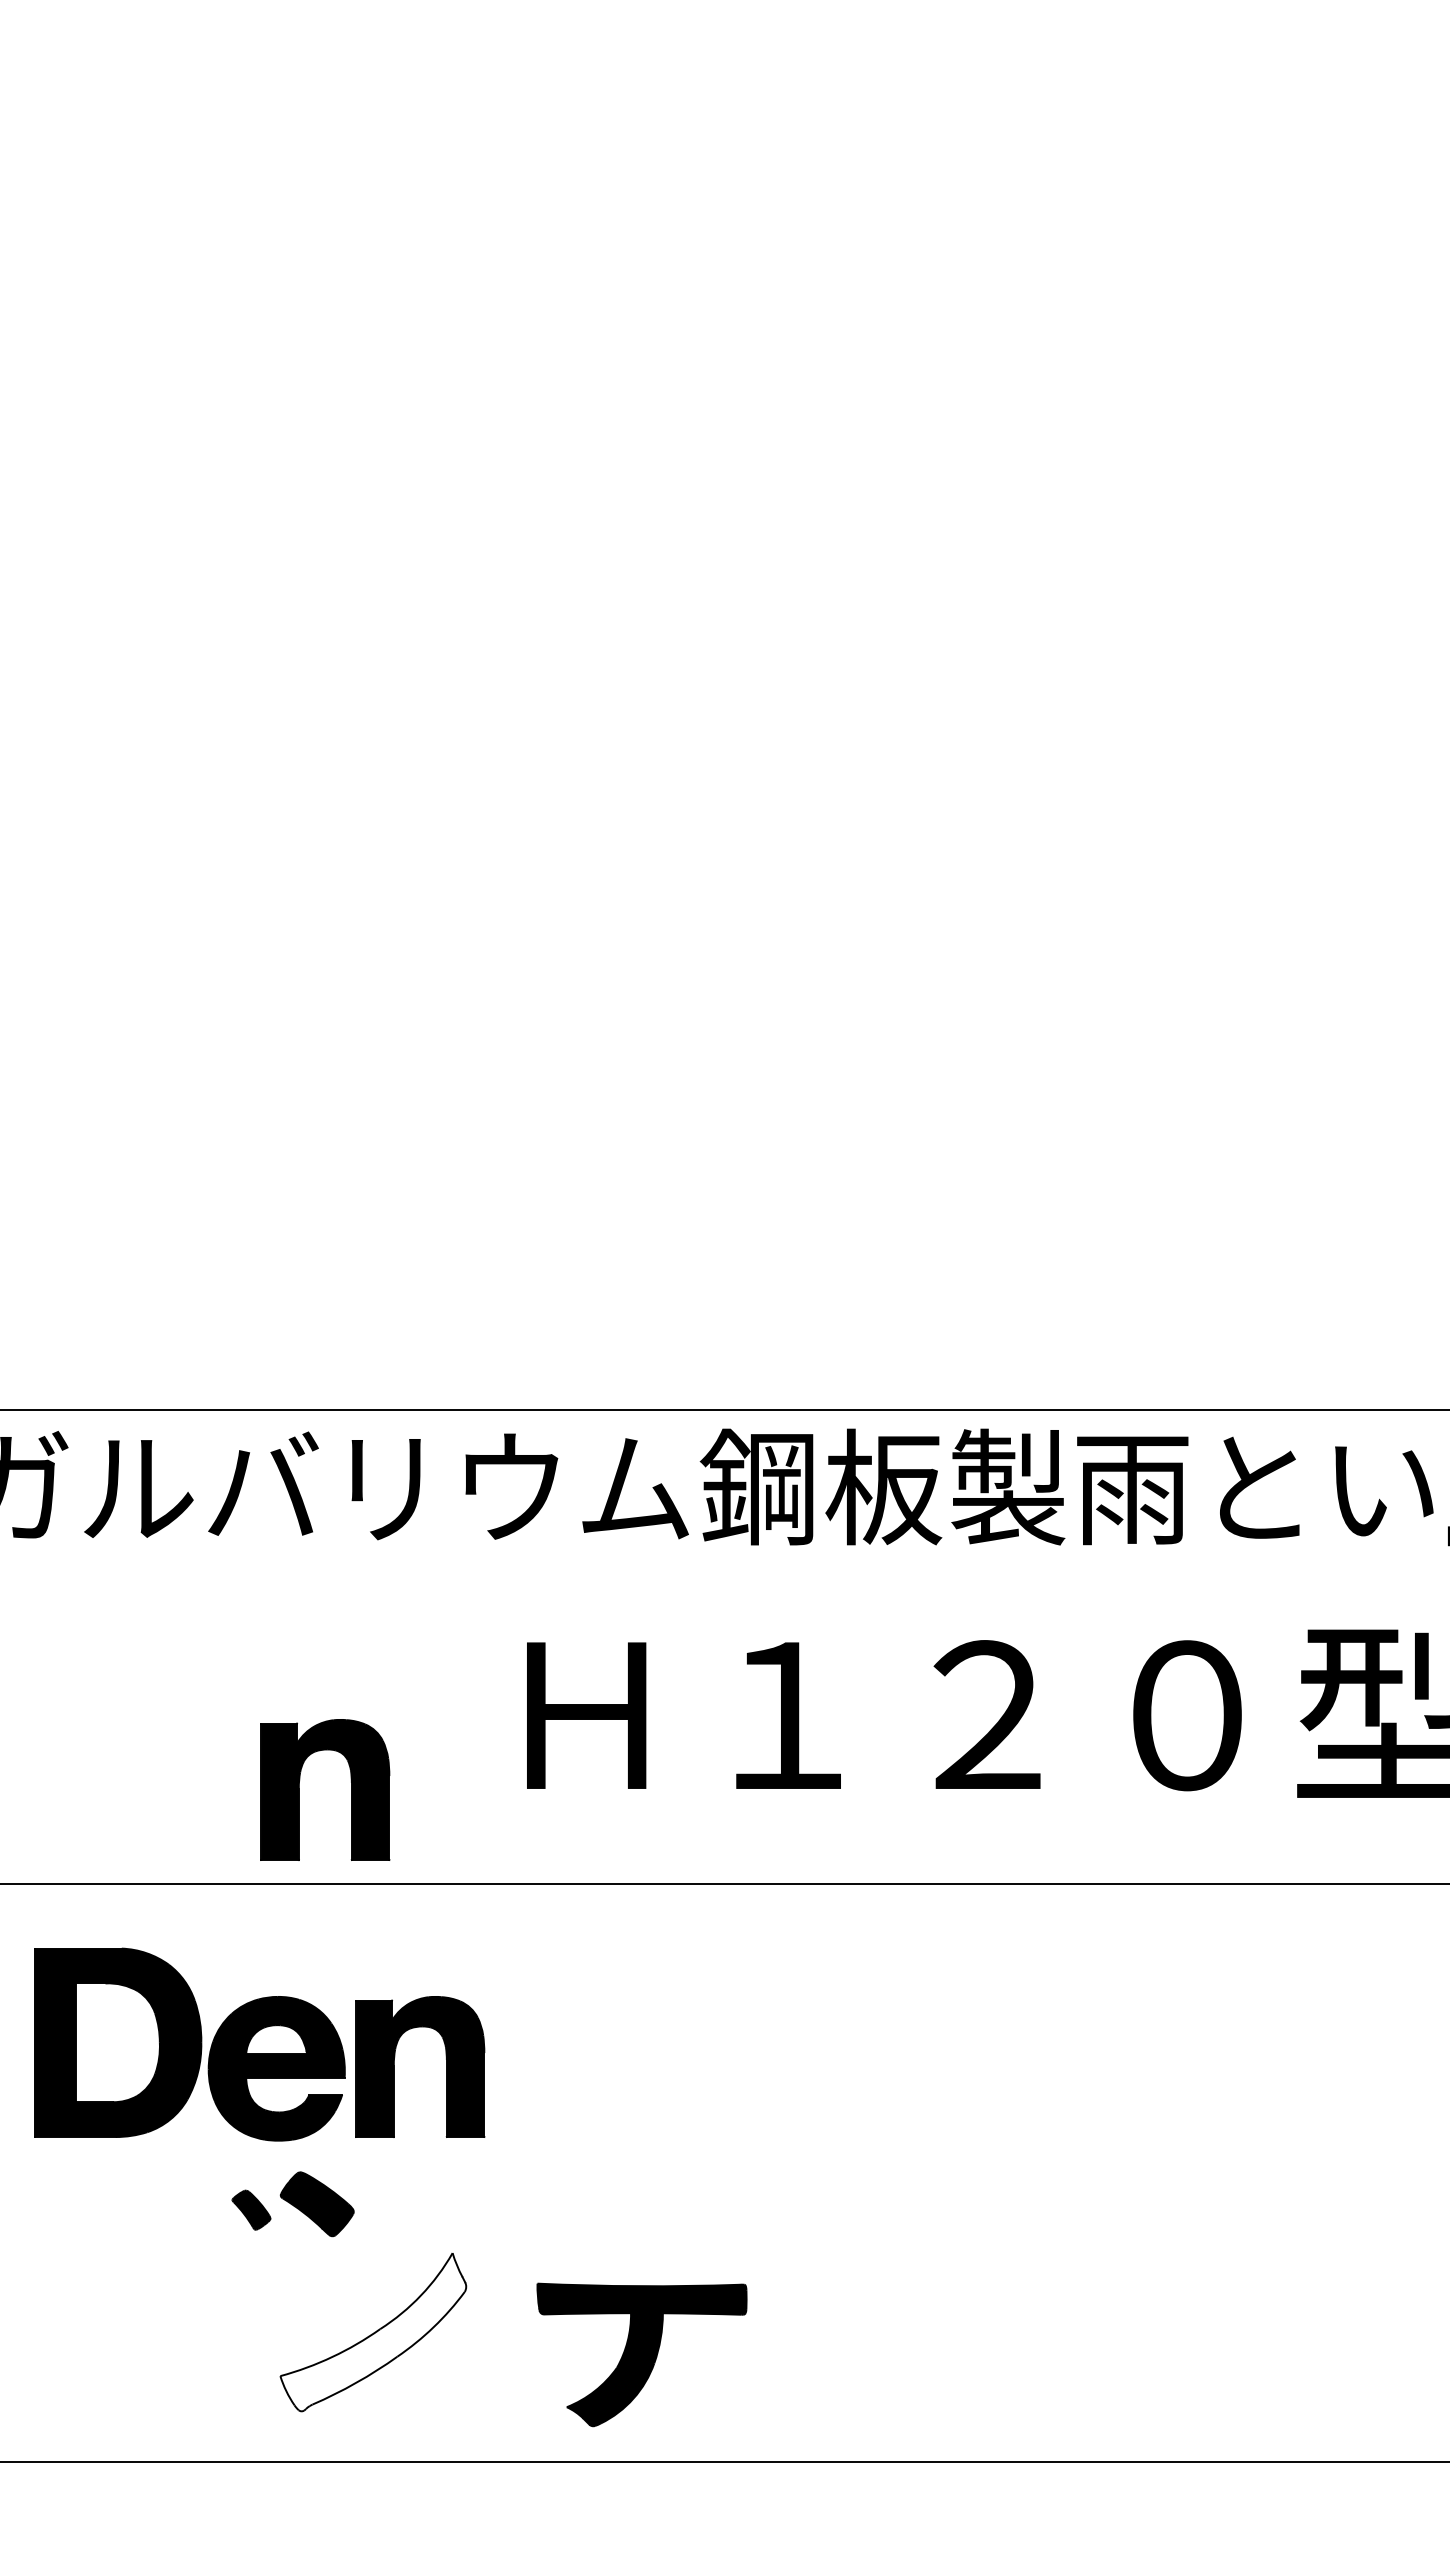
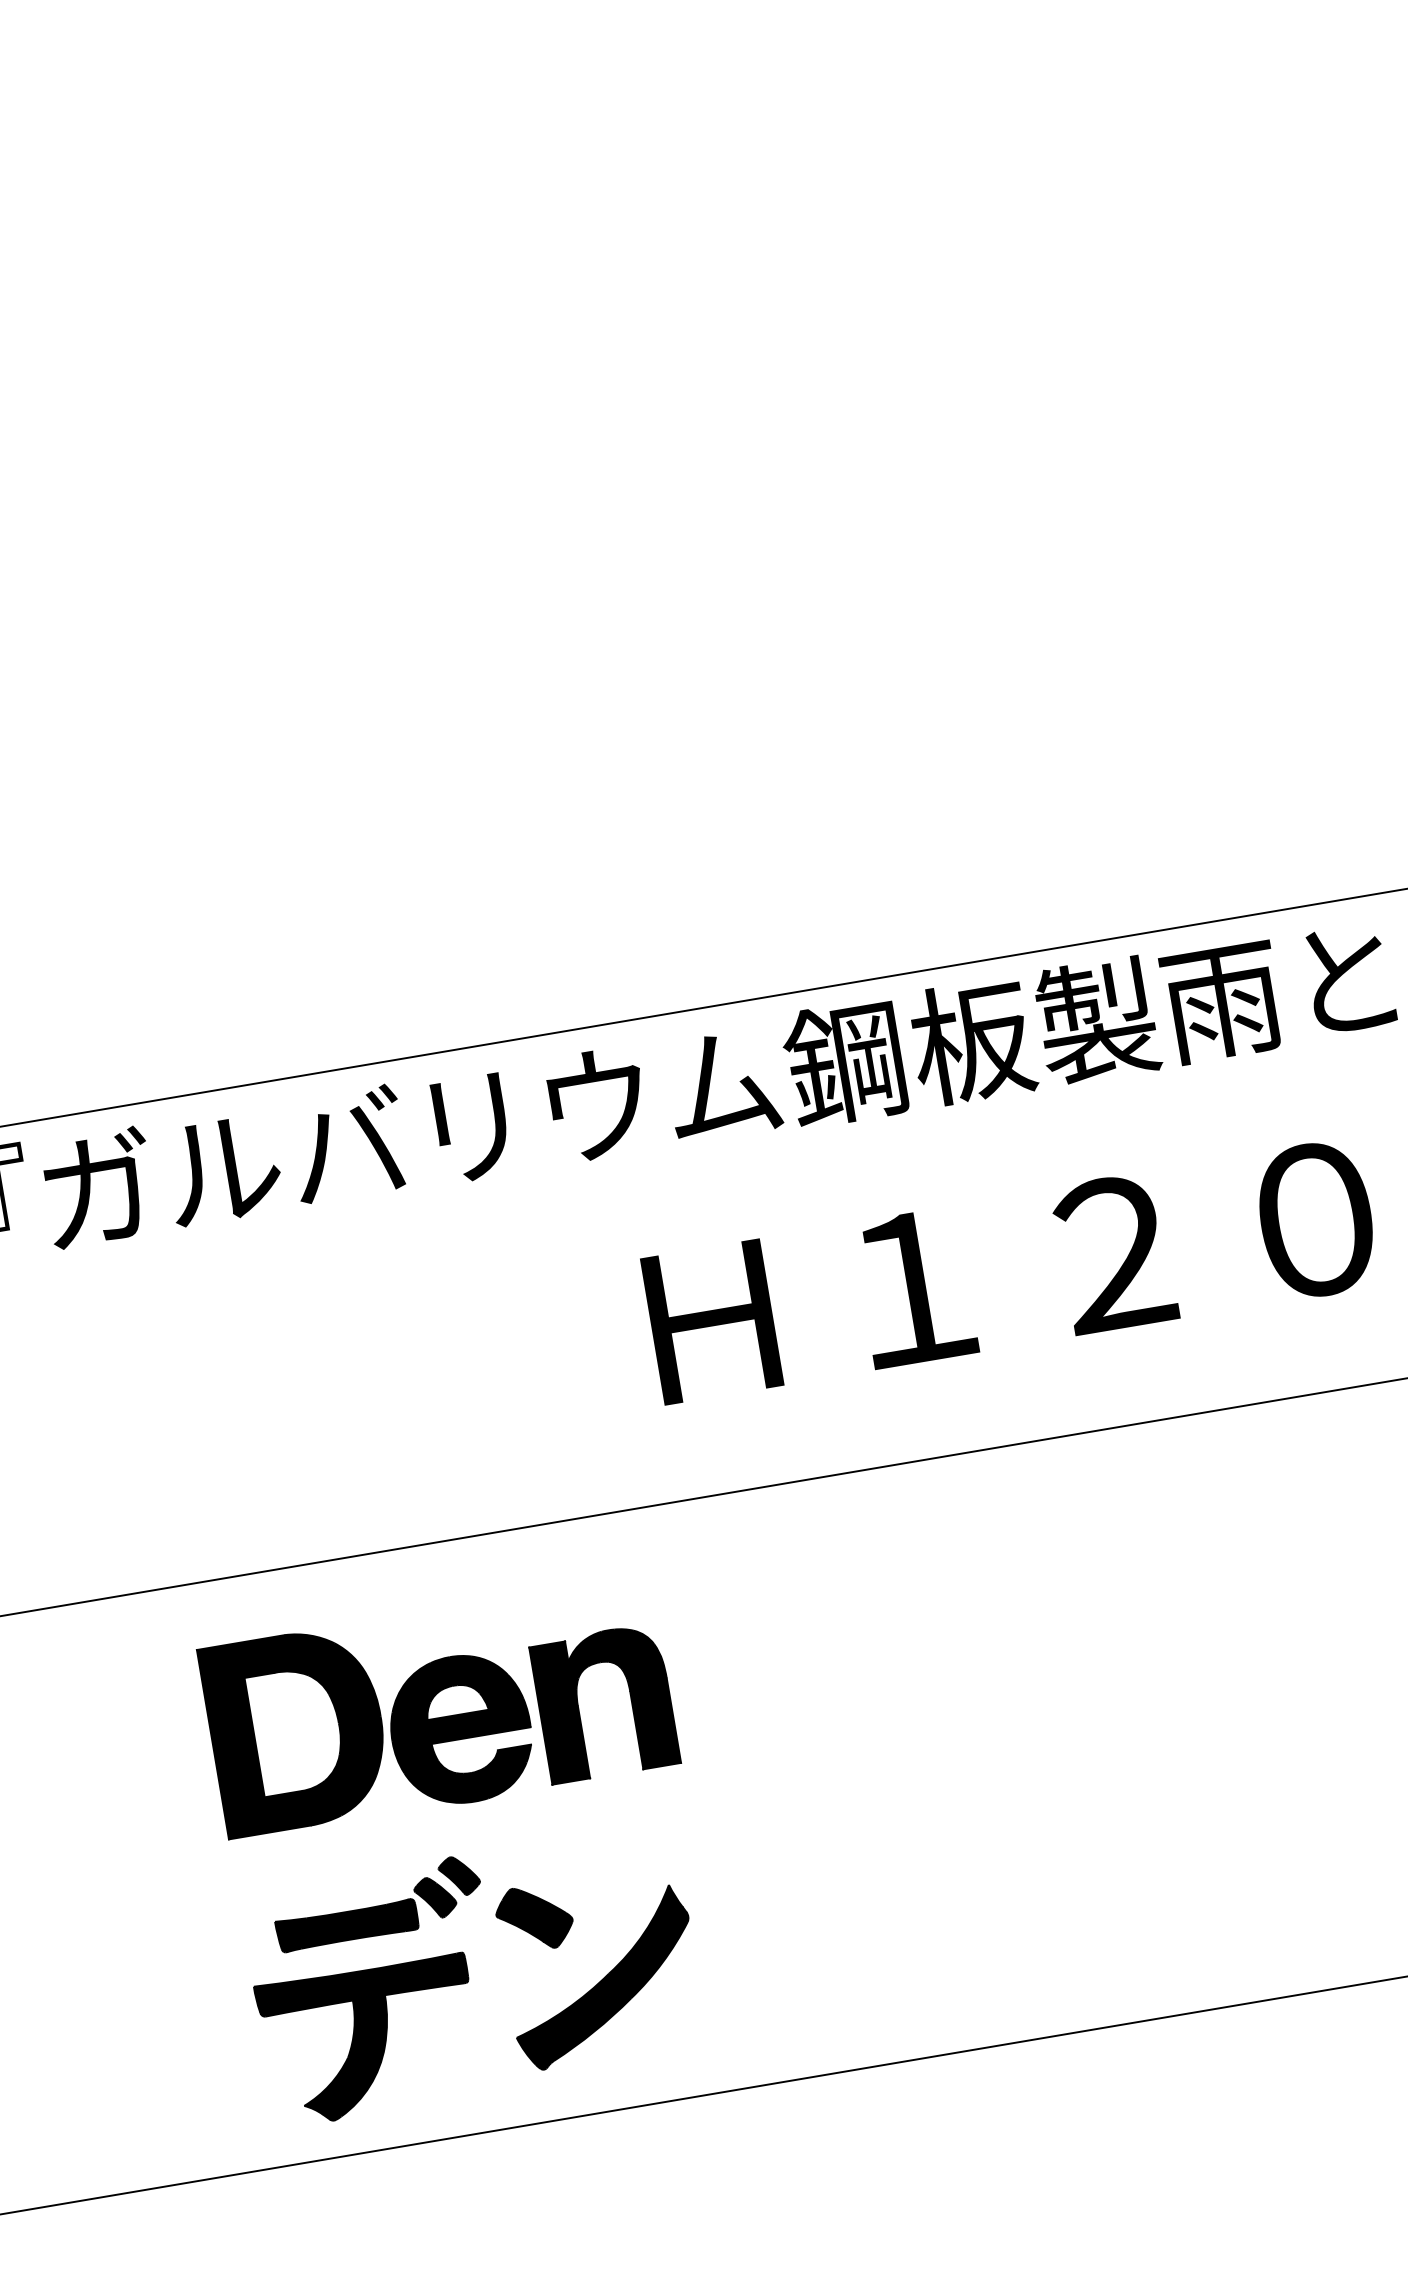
part: (299, 1789) -> (436, 1445), removed
part: (316, 2204) -> (533, 1918), moved
part: (154, 2231) -> (365, 1913), added
fill: (373, 2332) -> (602, 1978), added
part: (641, 2354) -> (370, 2040), moved

